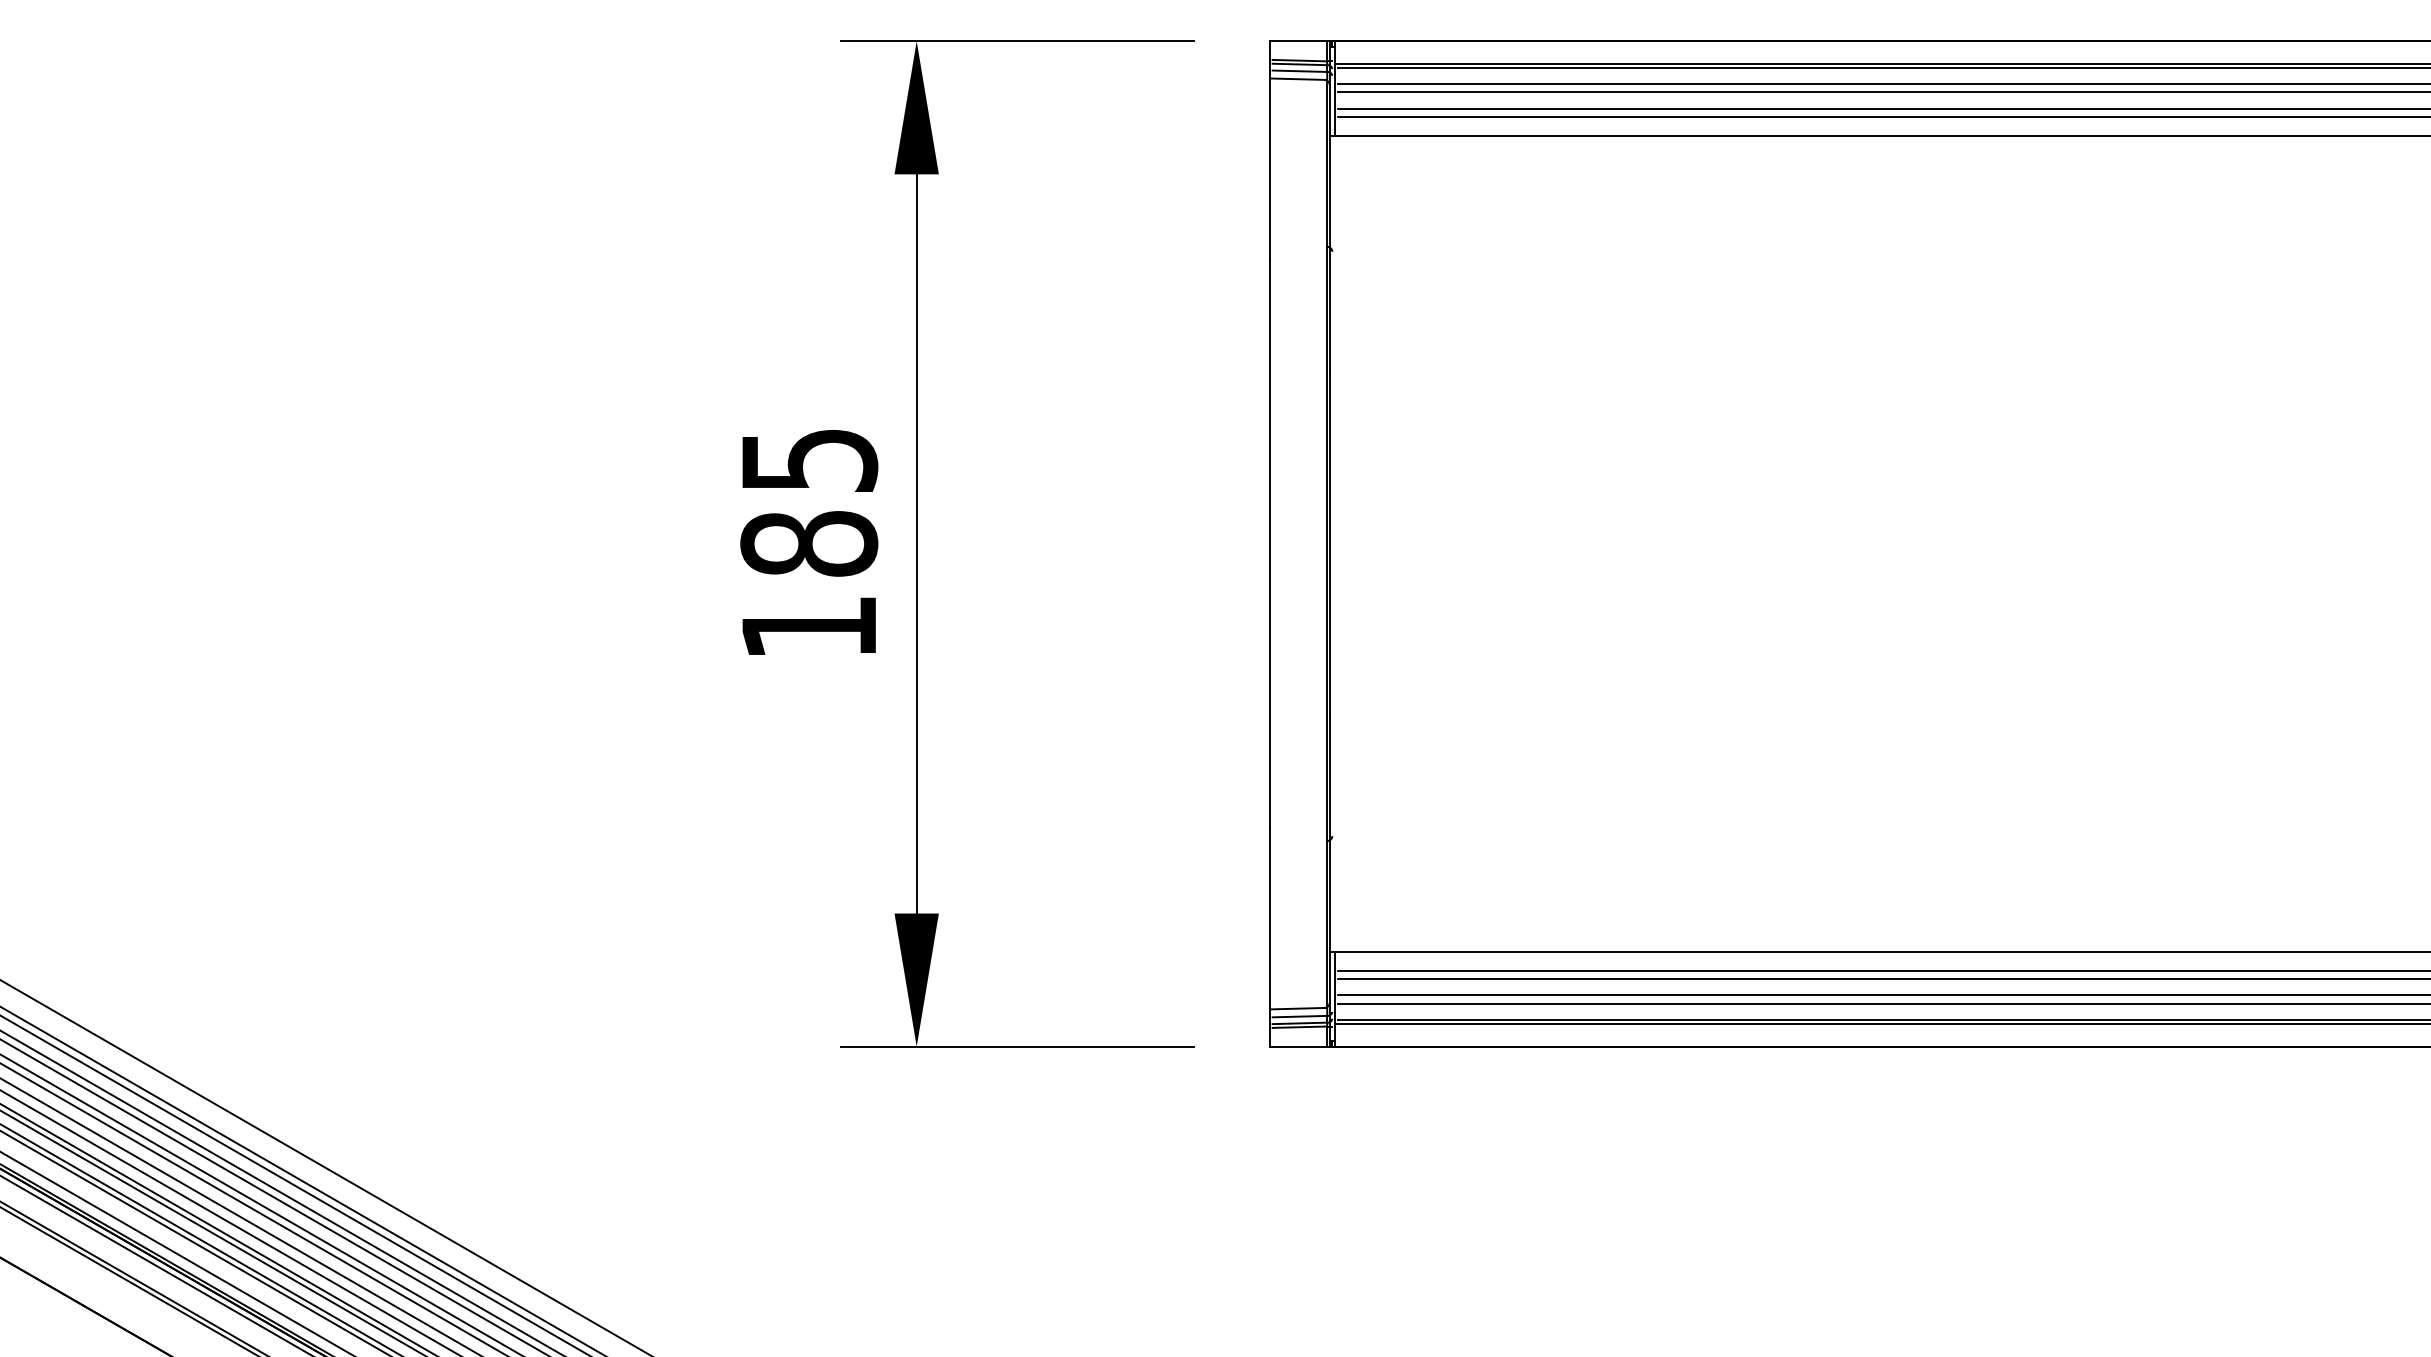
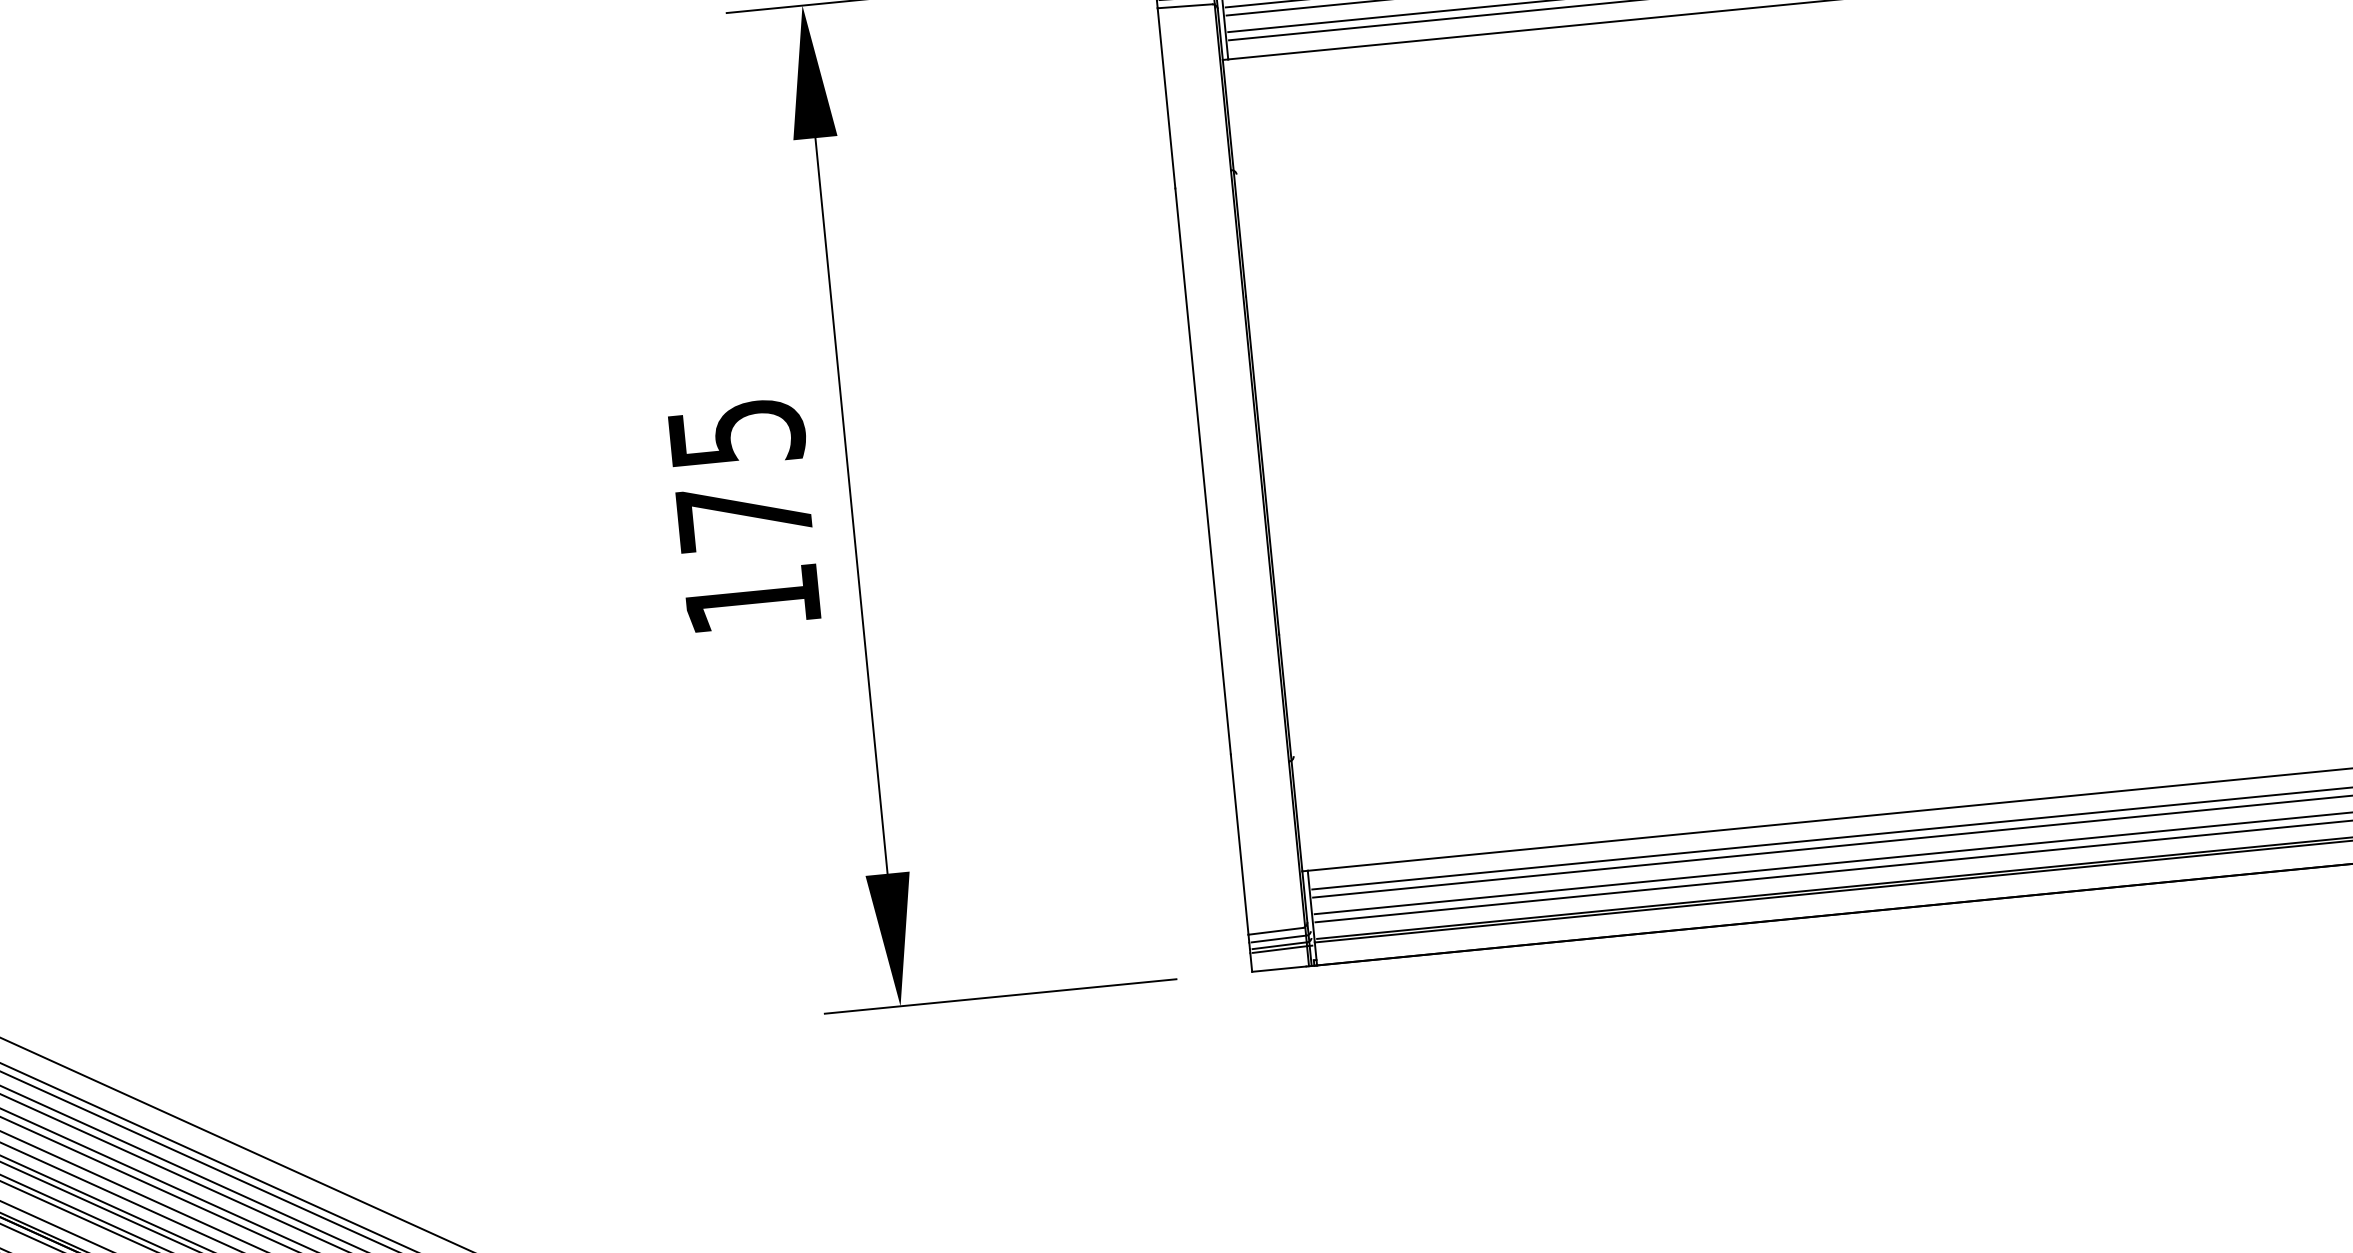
text: (809, 543) -> (744, 515), 185 -> 175

